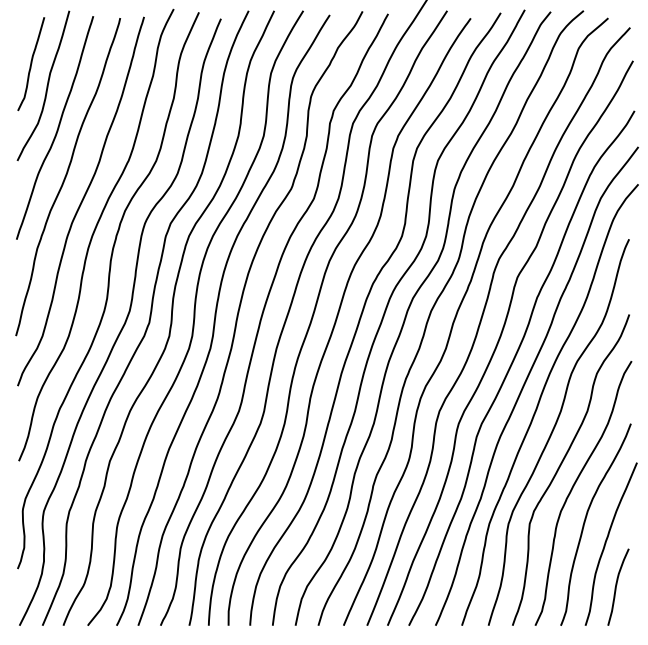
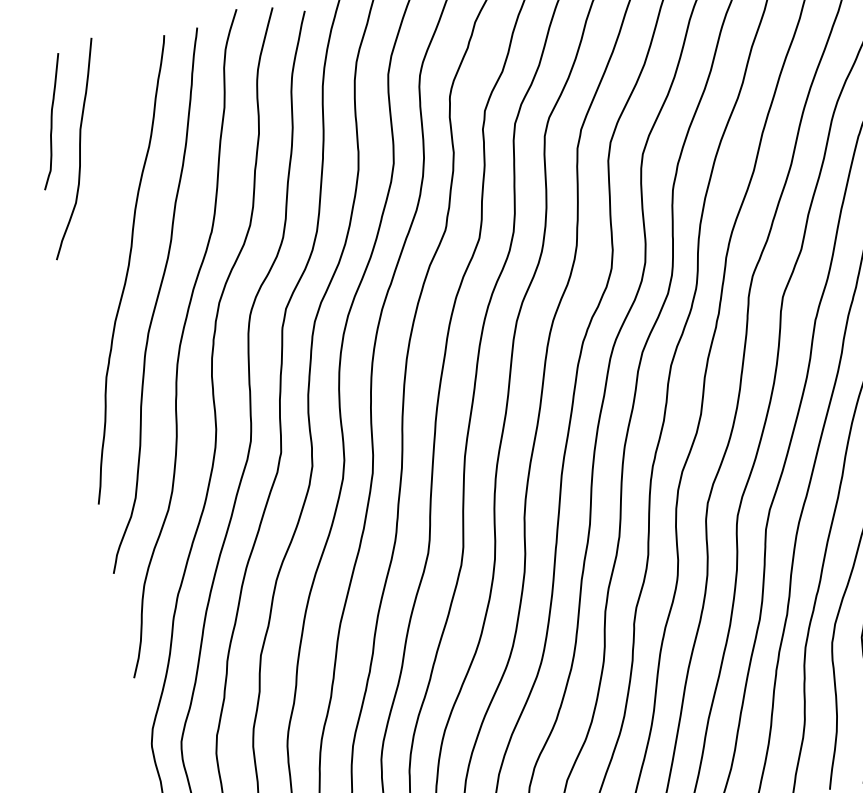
curve: (57, 127) -> (104, 203), removed

